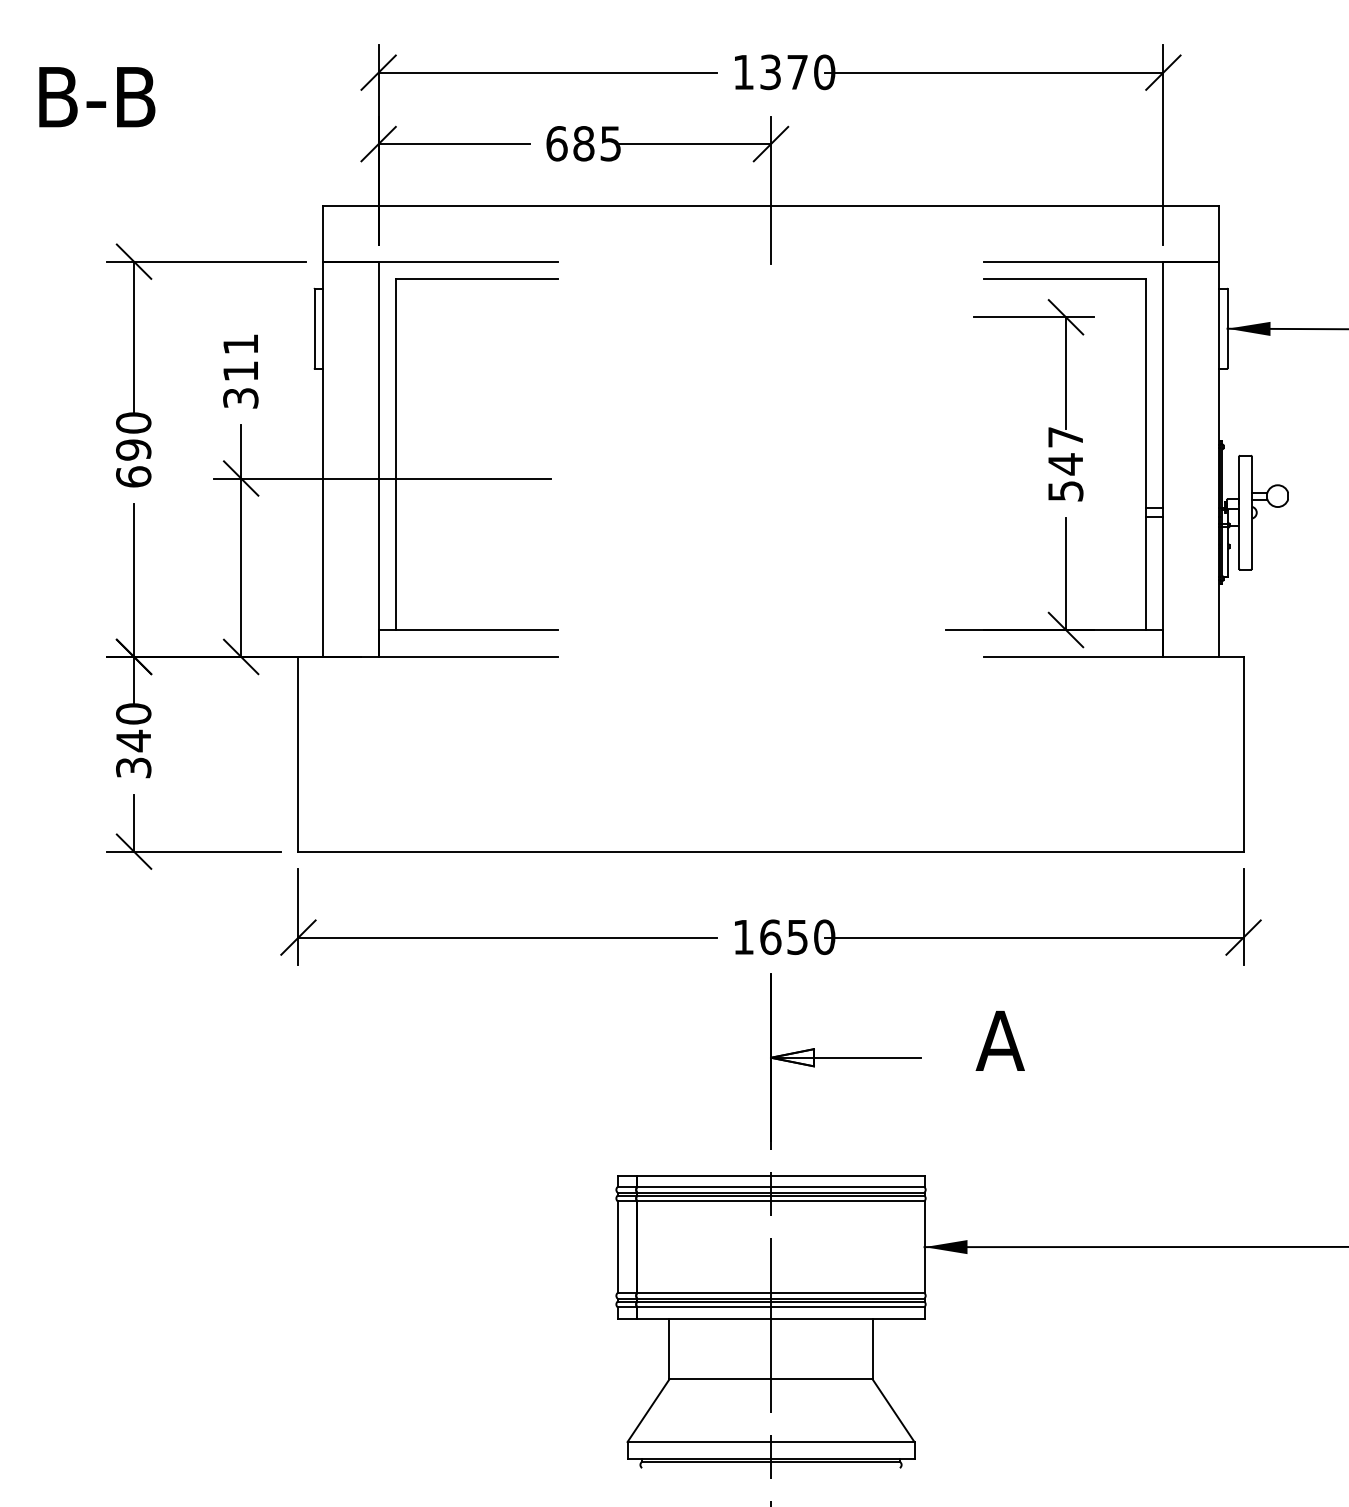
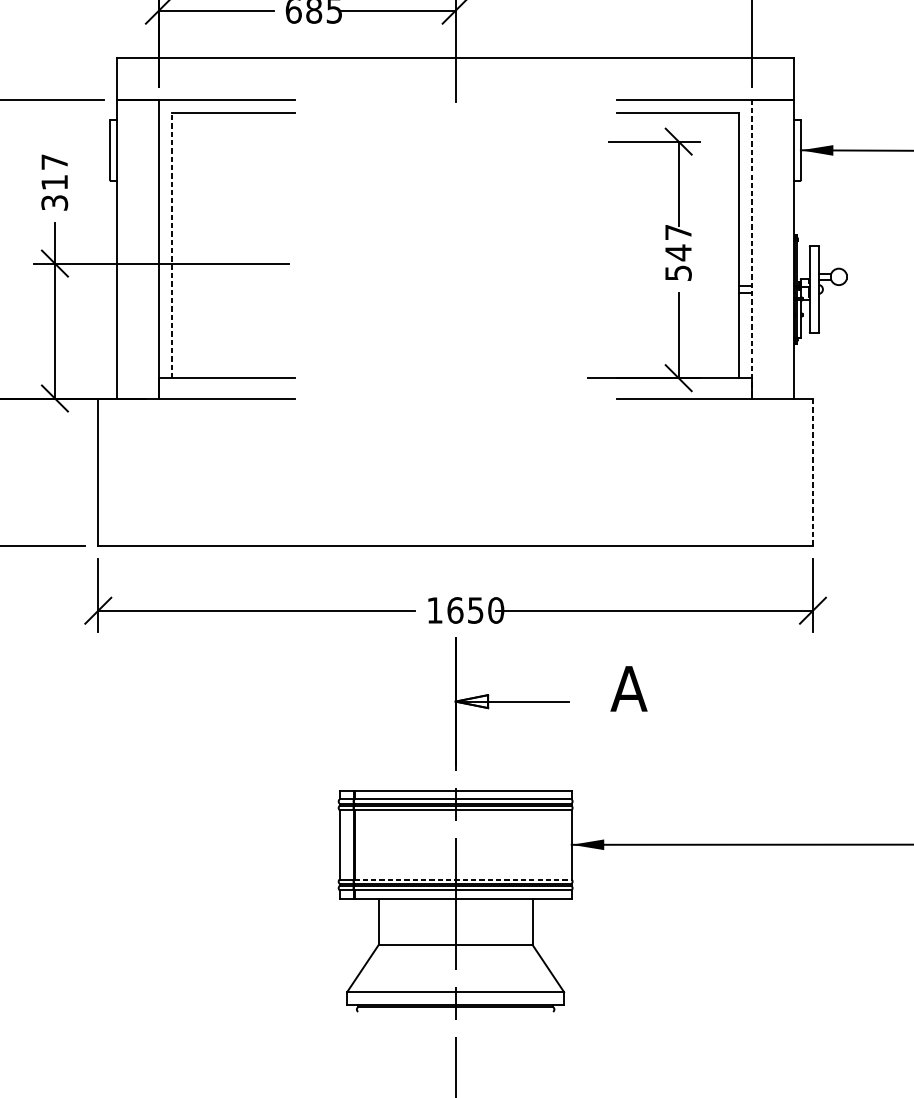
text: (240, 344) -> (54, 162), 311 -> 317
line: (395, 454) -> (171, 245), solid -> dashed
line: (1163, 459) -> (752, 249), solid -> dashed
line: (1243, 753) -> (812, 471), solid -> dashed
line: (780, 1293) -> (462, 879), solid -> dashed

